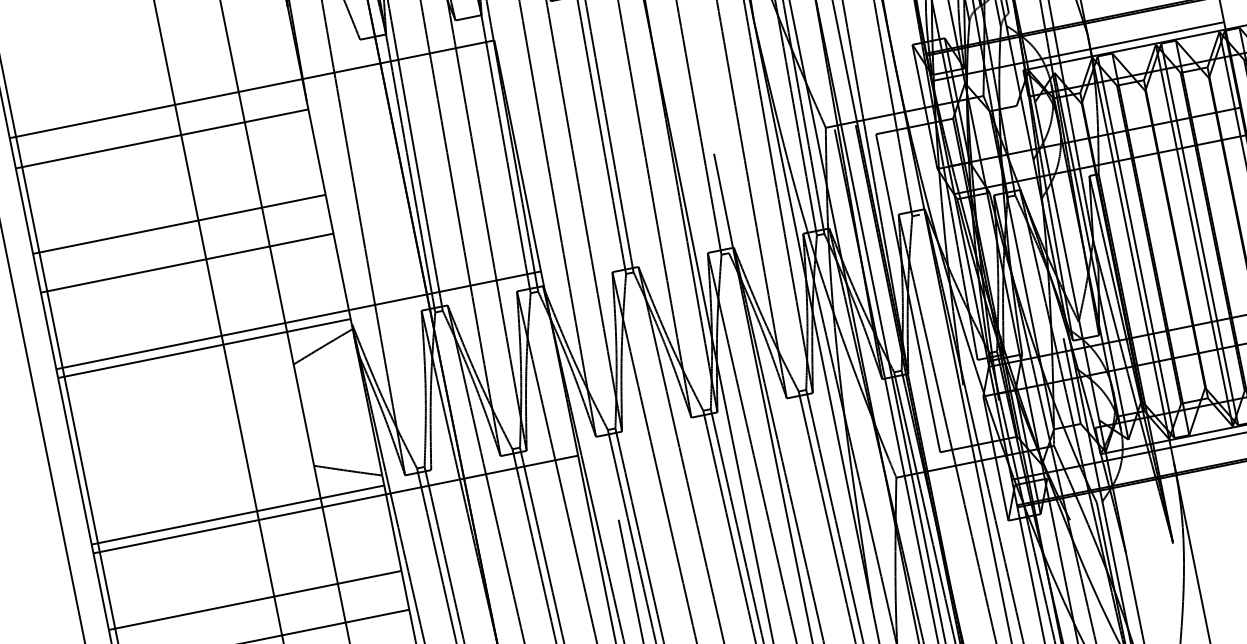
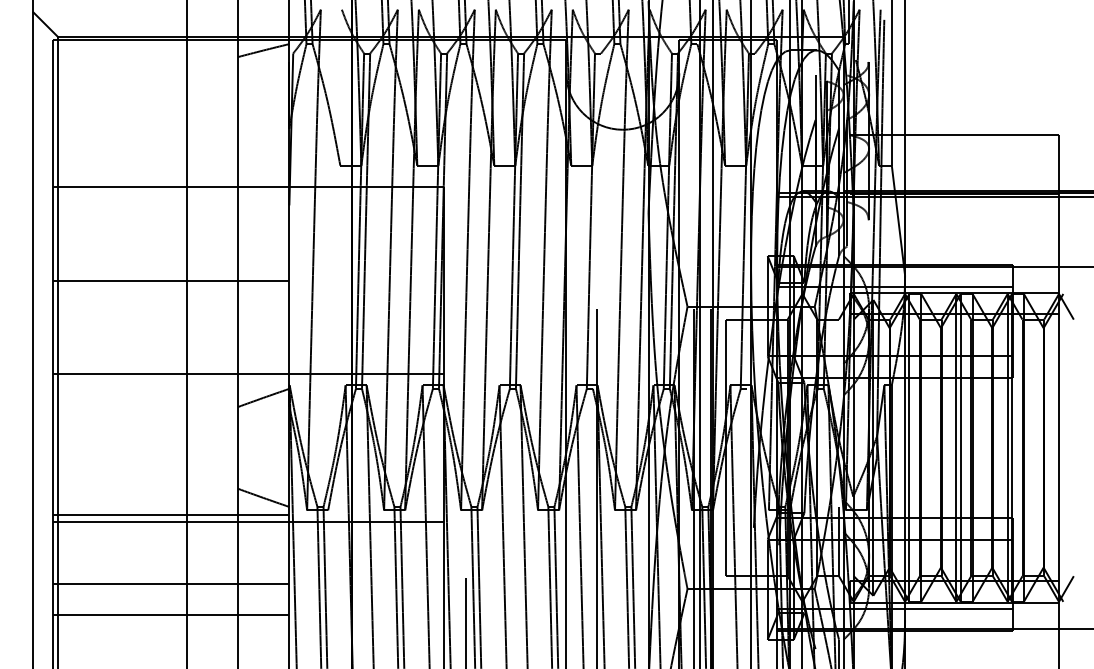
line: (162, 138) -> (171, 211), removed
line: (187, 262) -> (171, 311), removed
line: (204, 348) -> (171, 380), removed

